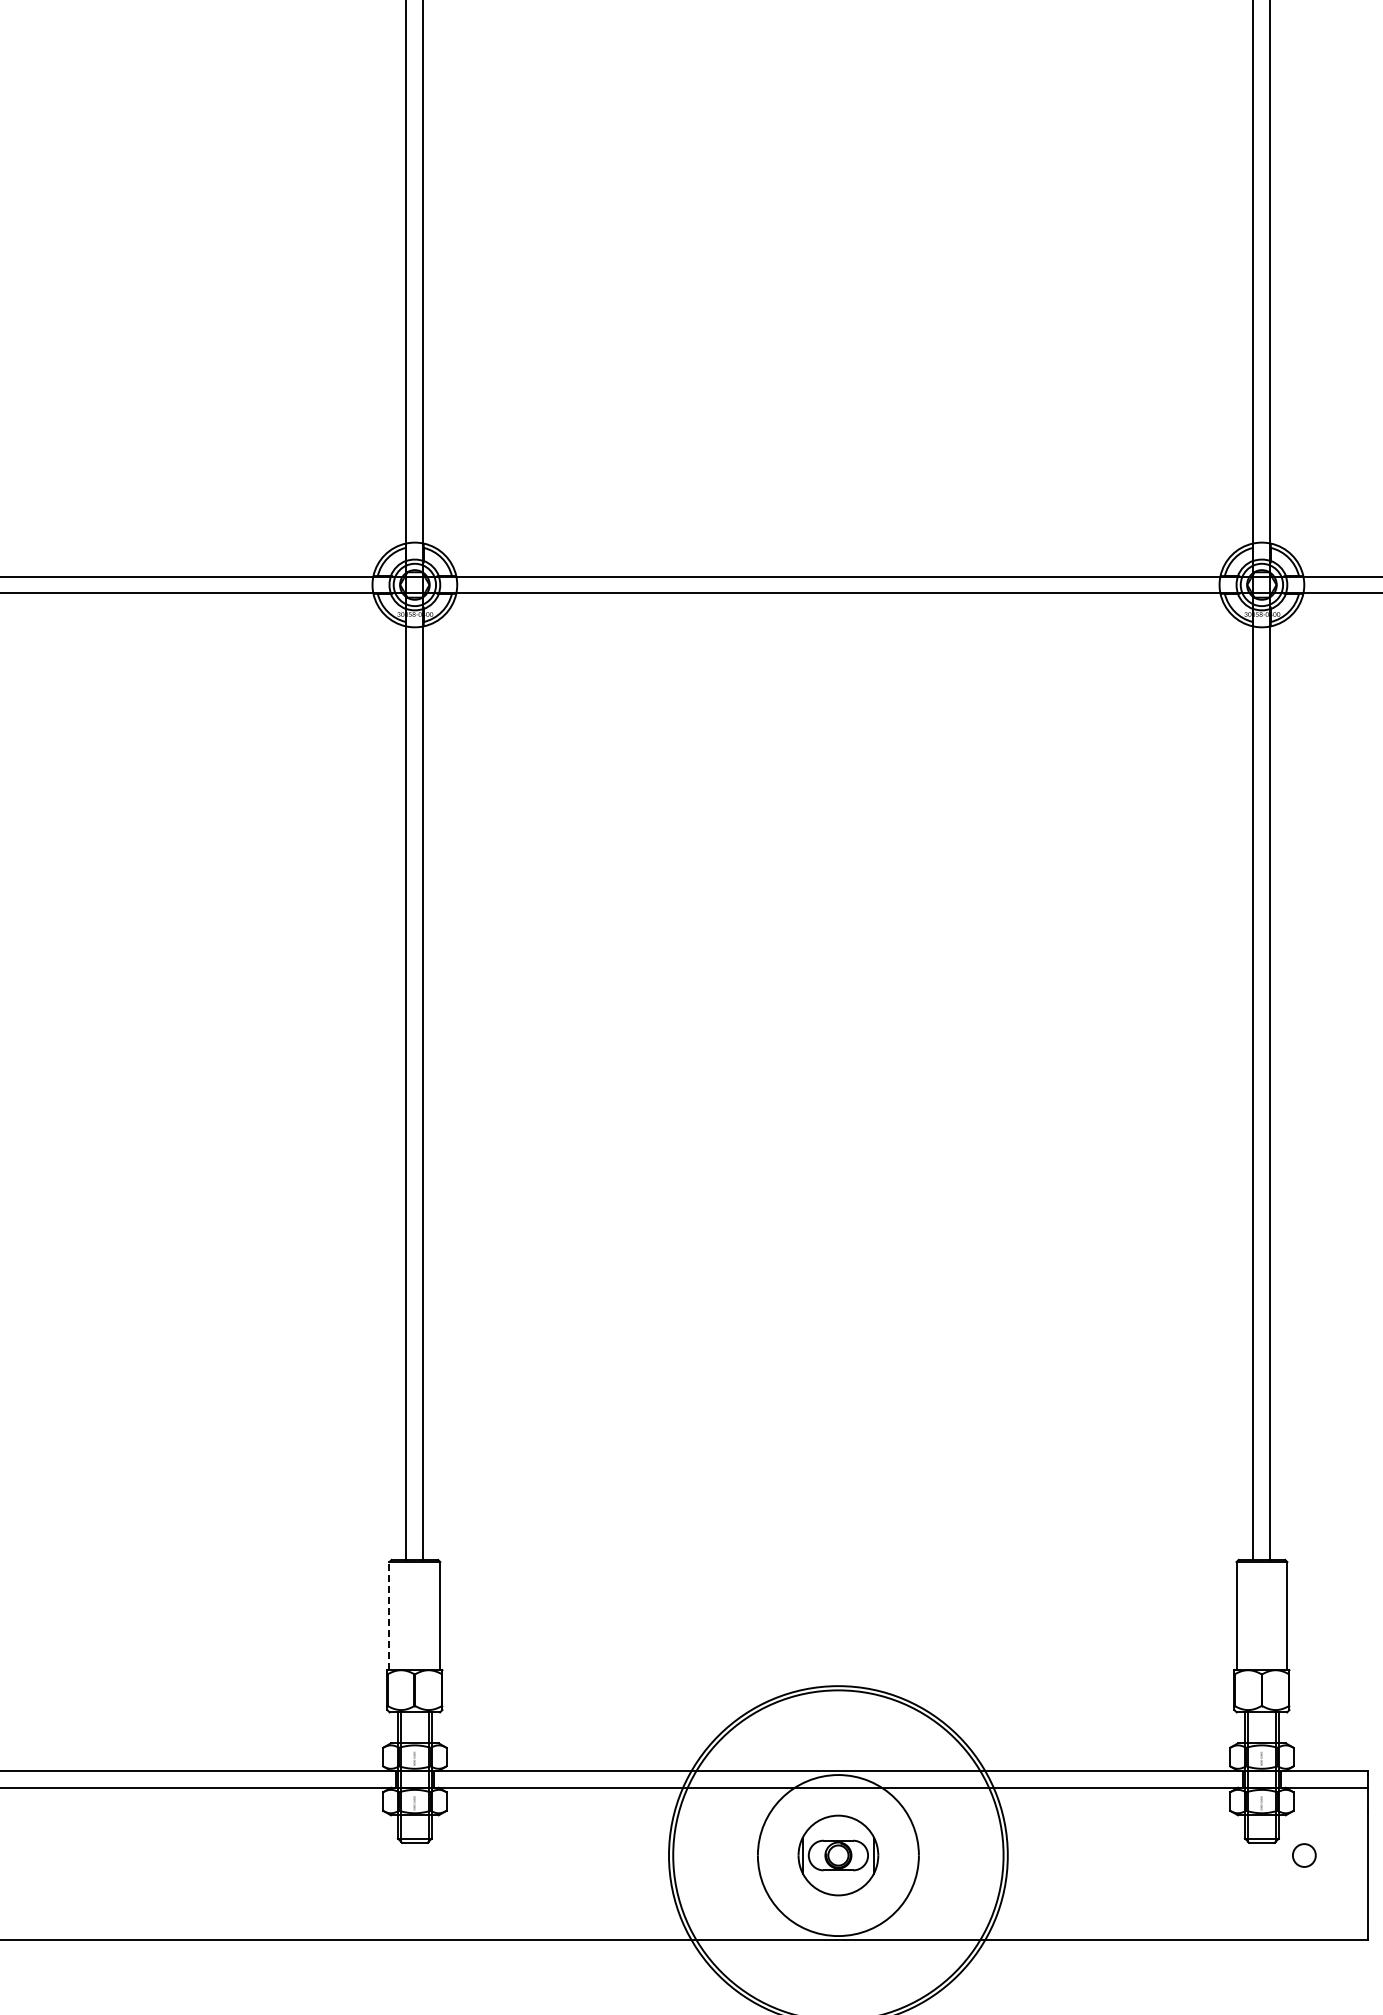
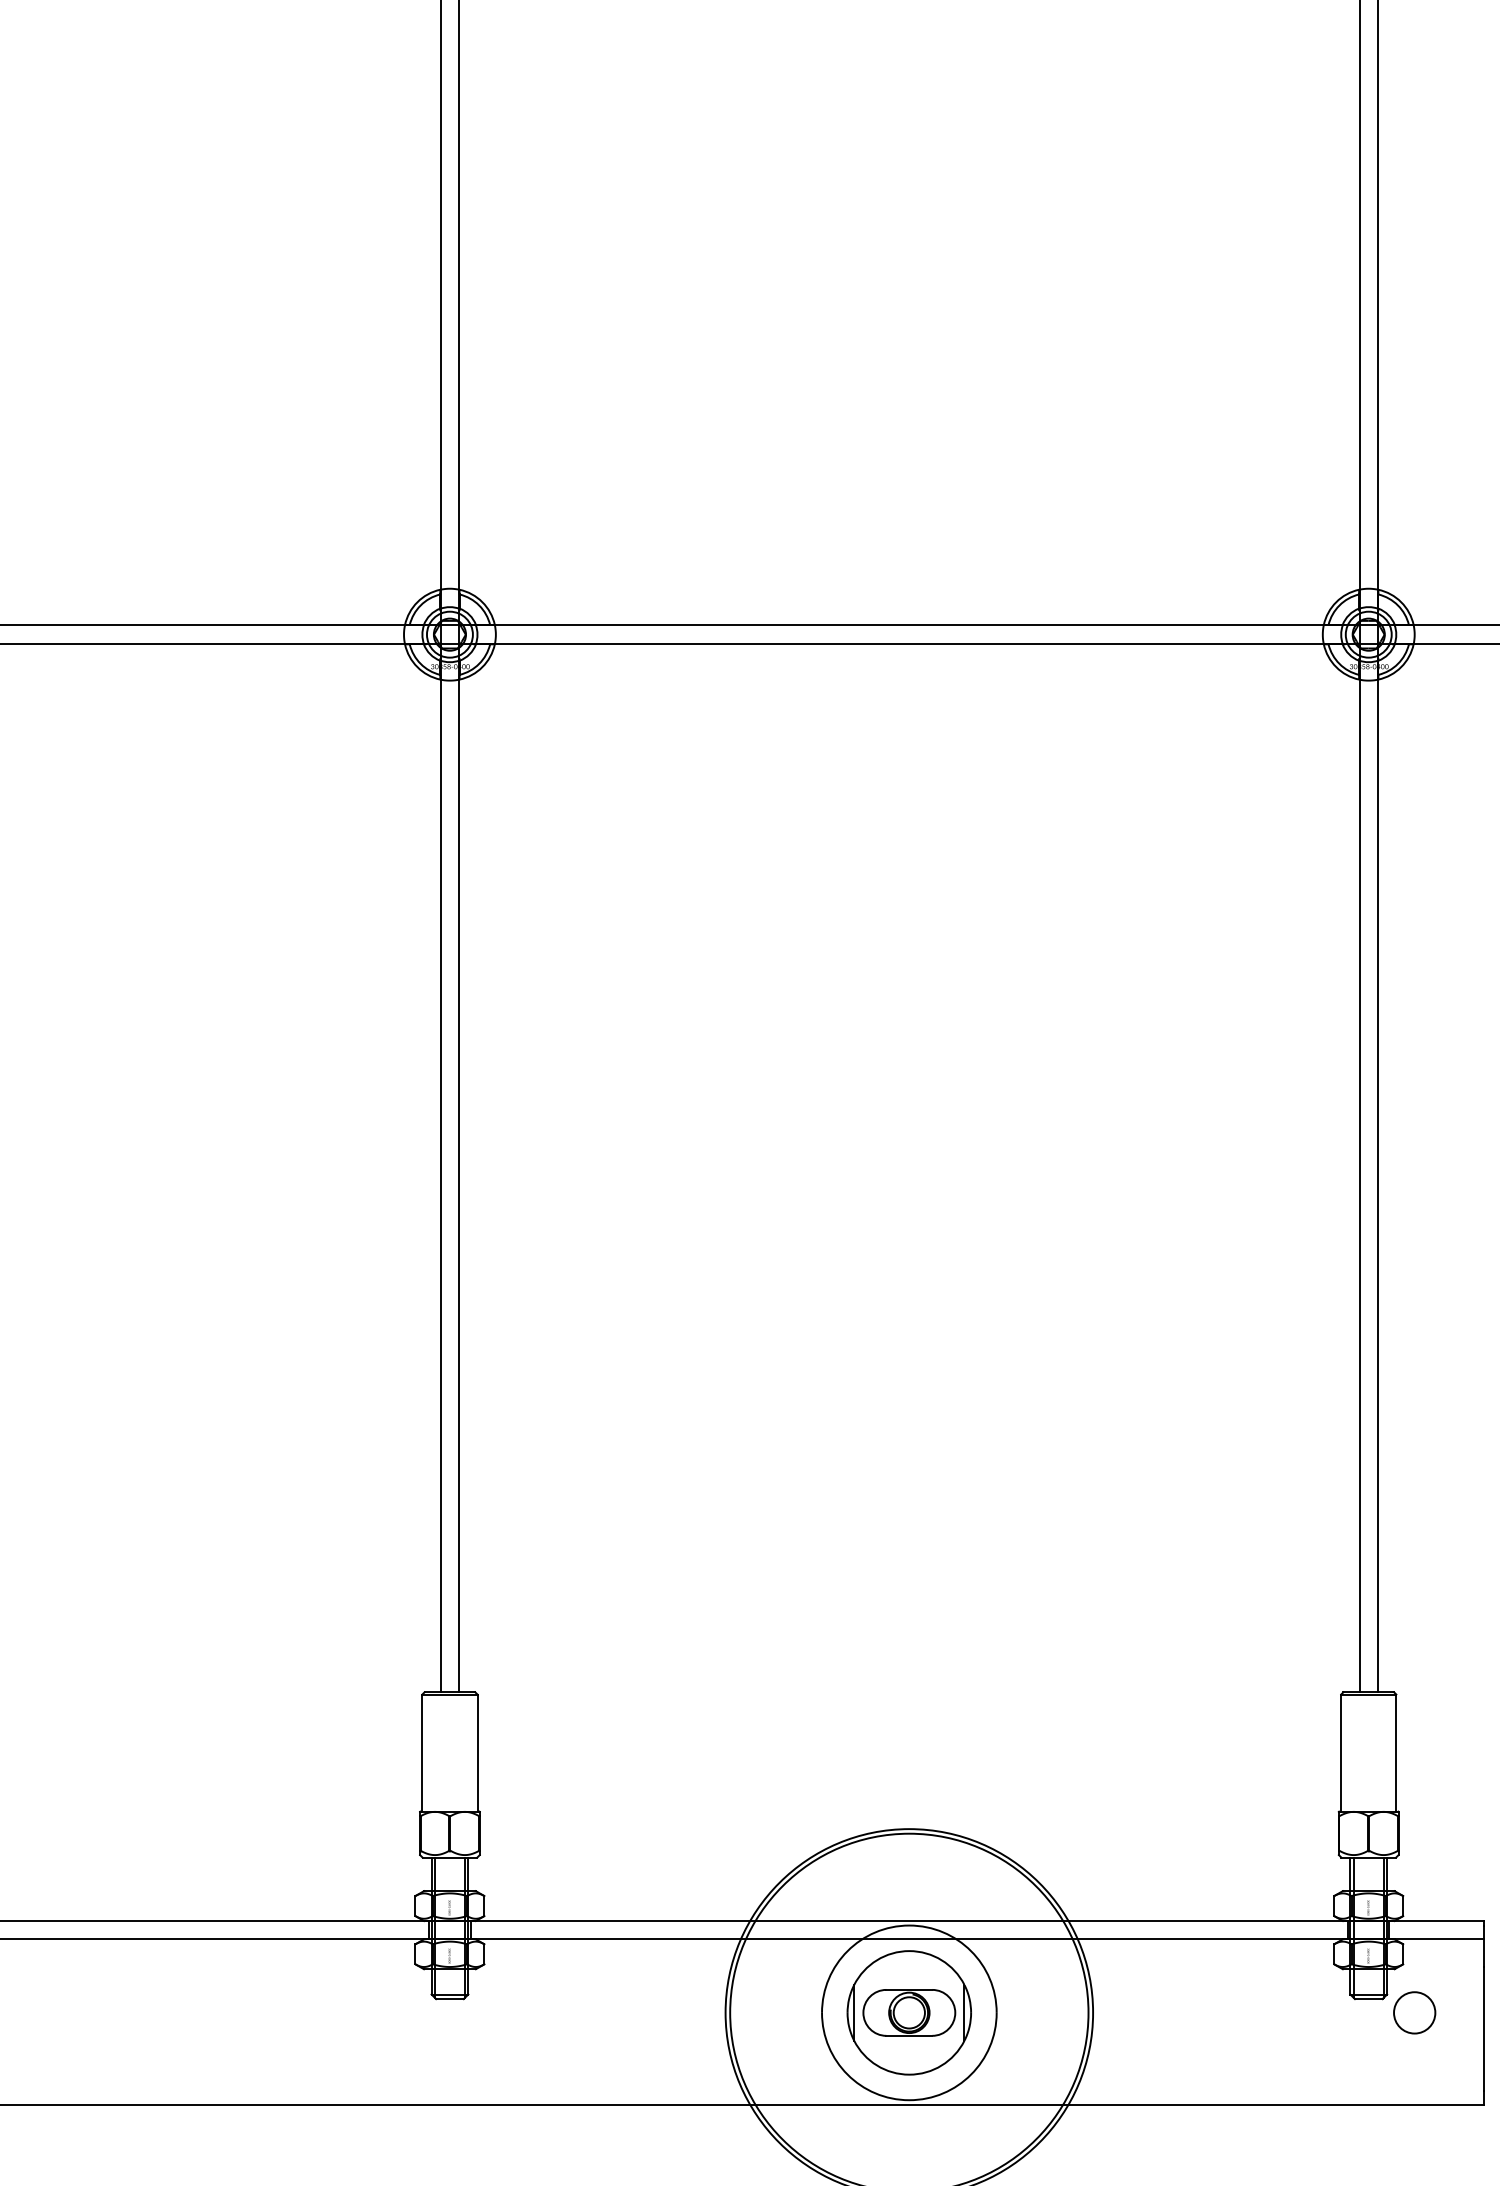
line: (389, 1616) -> (422, 1753), dashed -> solid
part: (838, 1855) -> (909, 2012), size x1.43
circle: (1304, 1855) -> (1414, 2012), size x1.67

